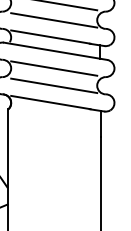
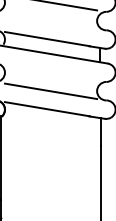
line: (54, 20) -> (51, 21), removed
line: (54, 68) -> (51, 72), removed

